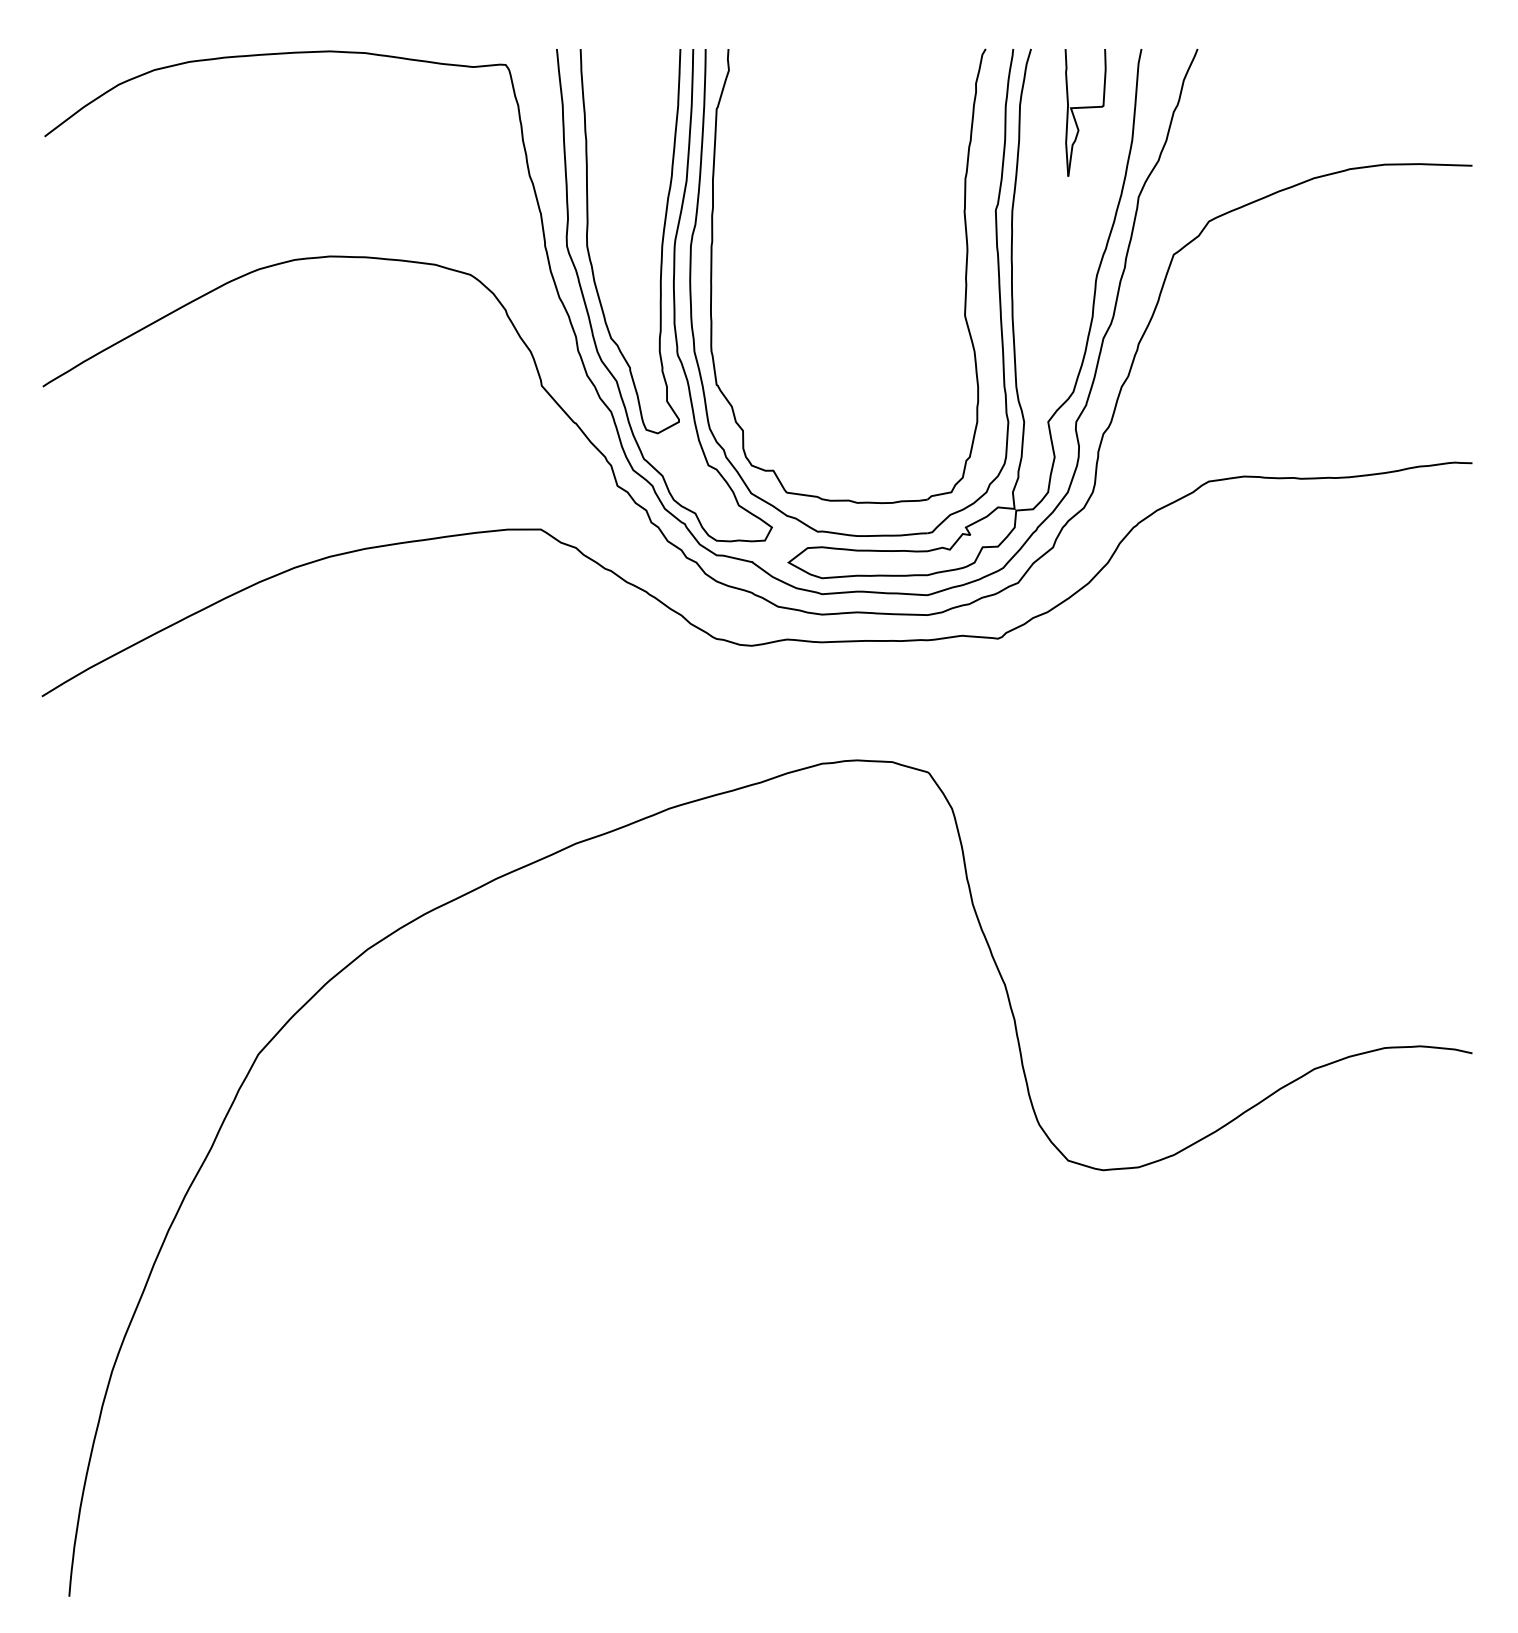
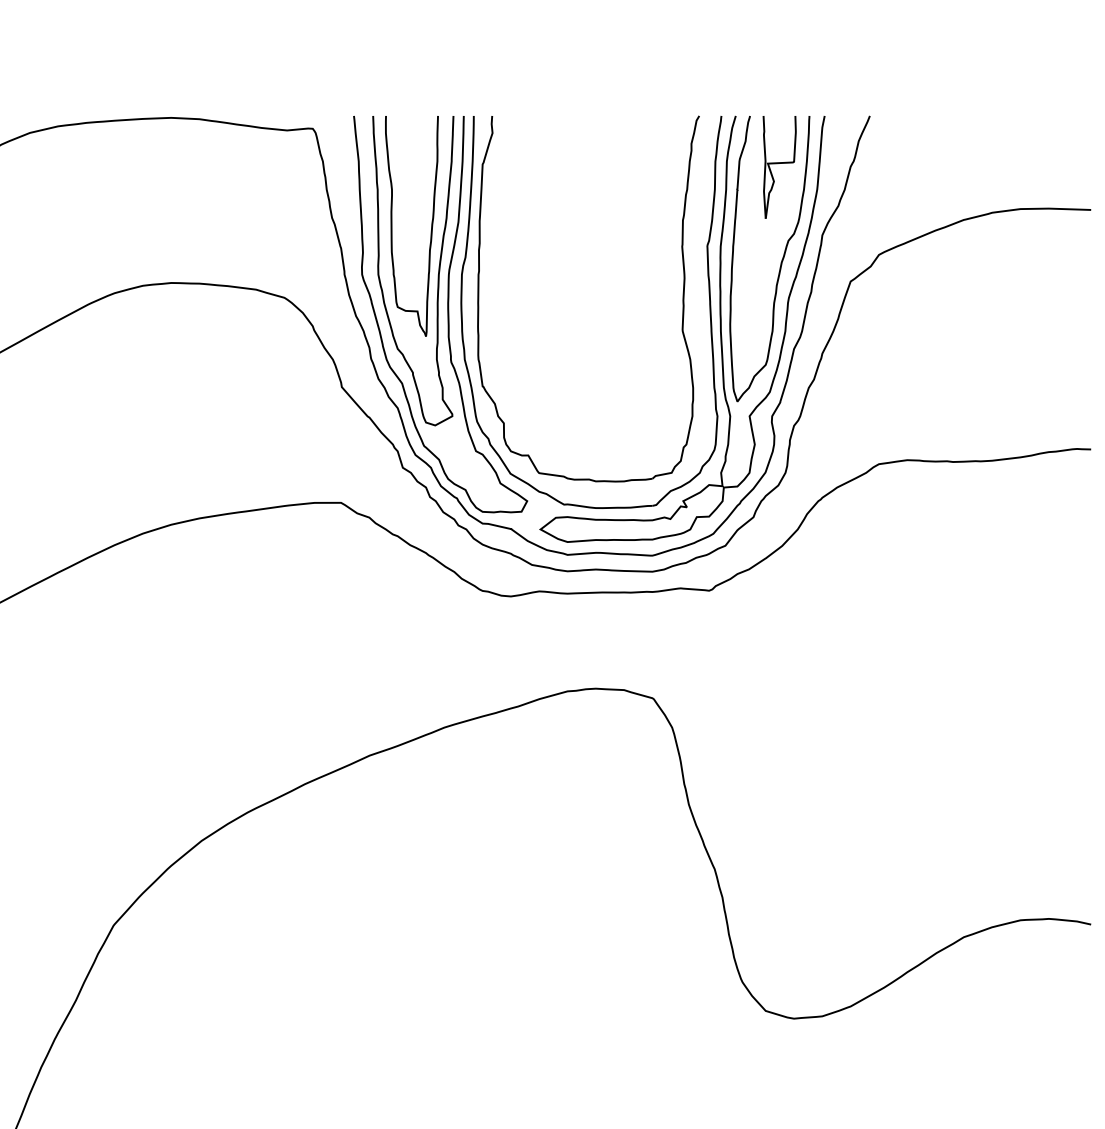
part: (604, 186) -> (392, 226), added
curve: (1087, 229) -> (781, 261), added

